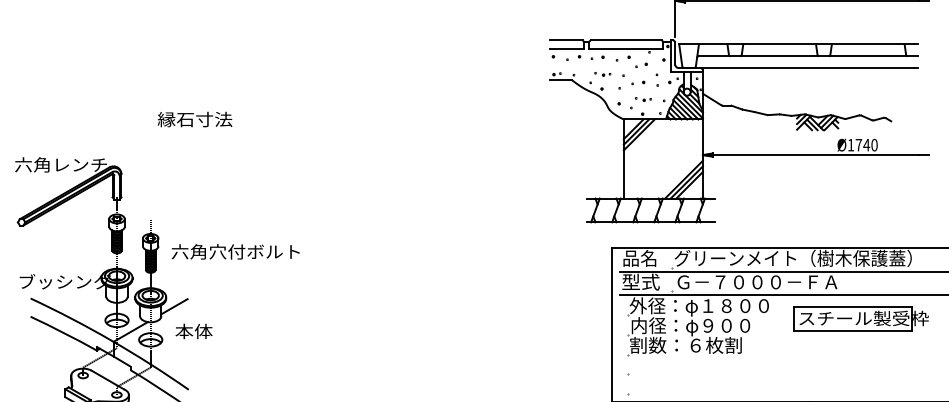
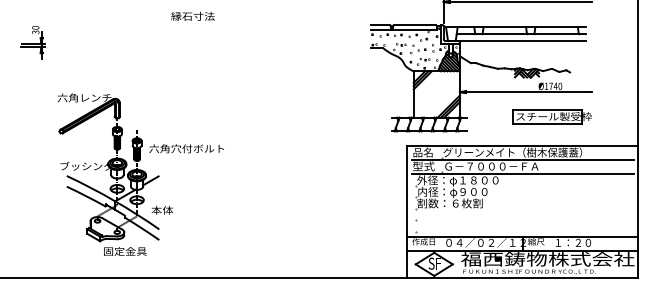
text: (194, 118) -> (192, 15), moved
part: (859, 318) -> (551, 116), moved
text: (192, 330) -> (161, 209), moved

